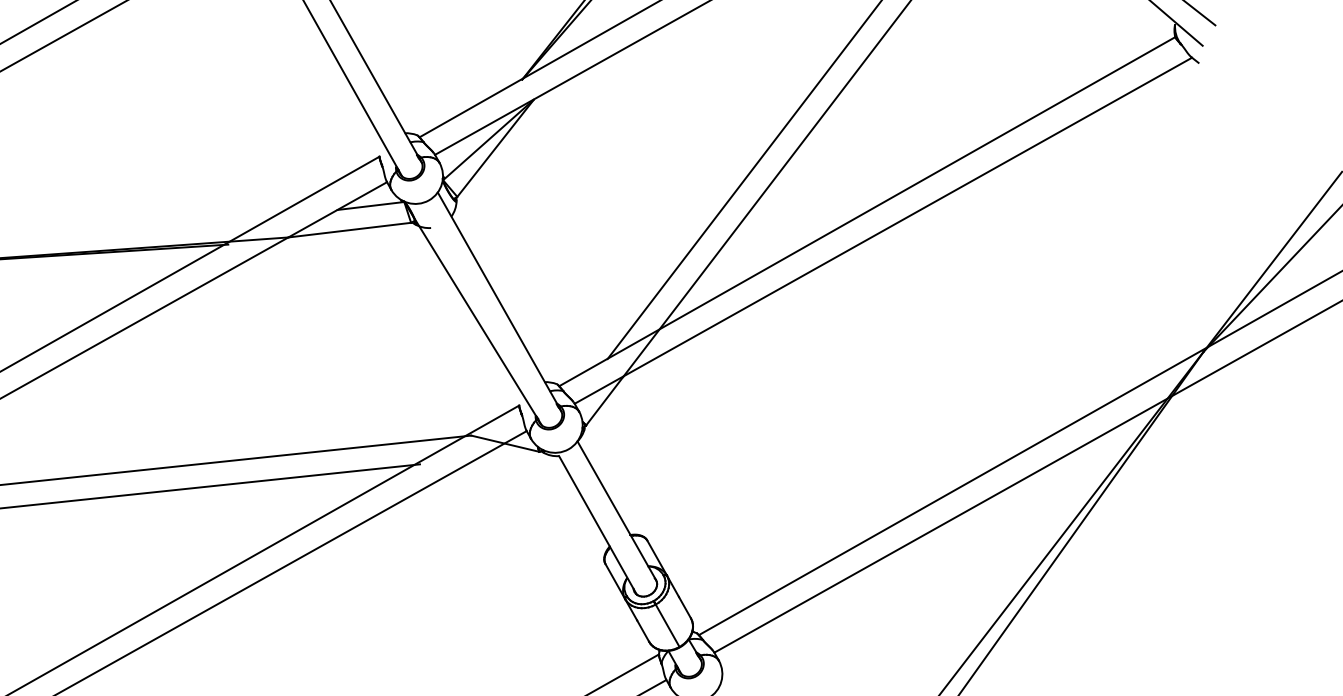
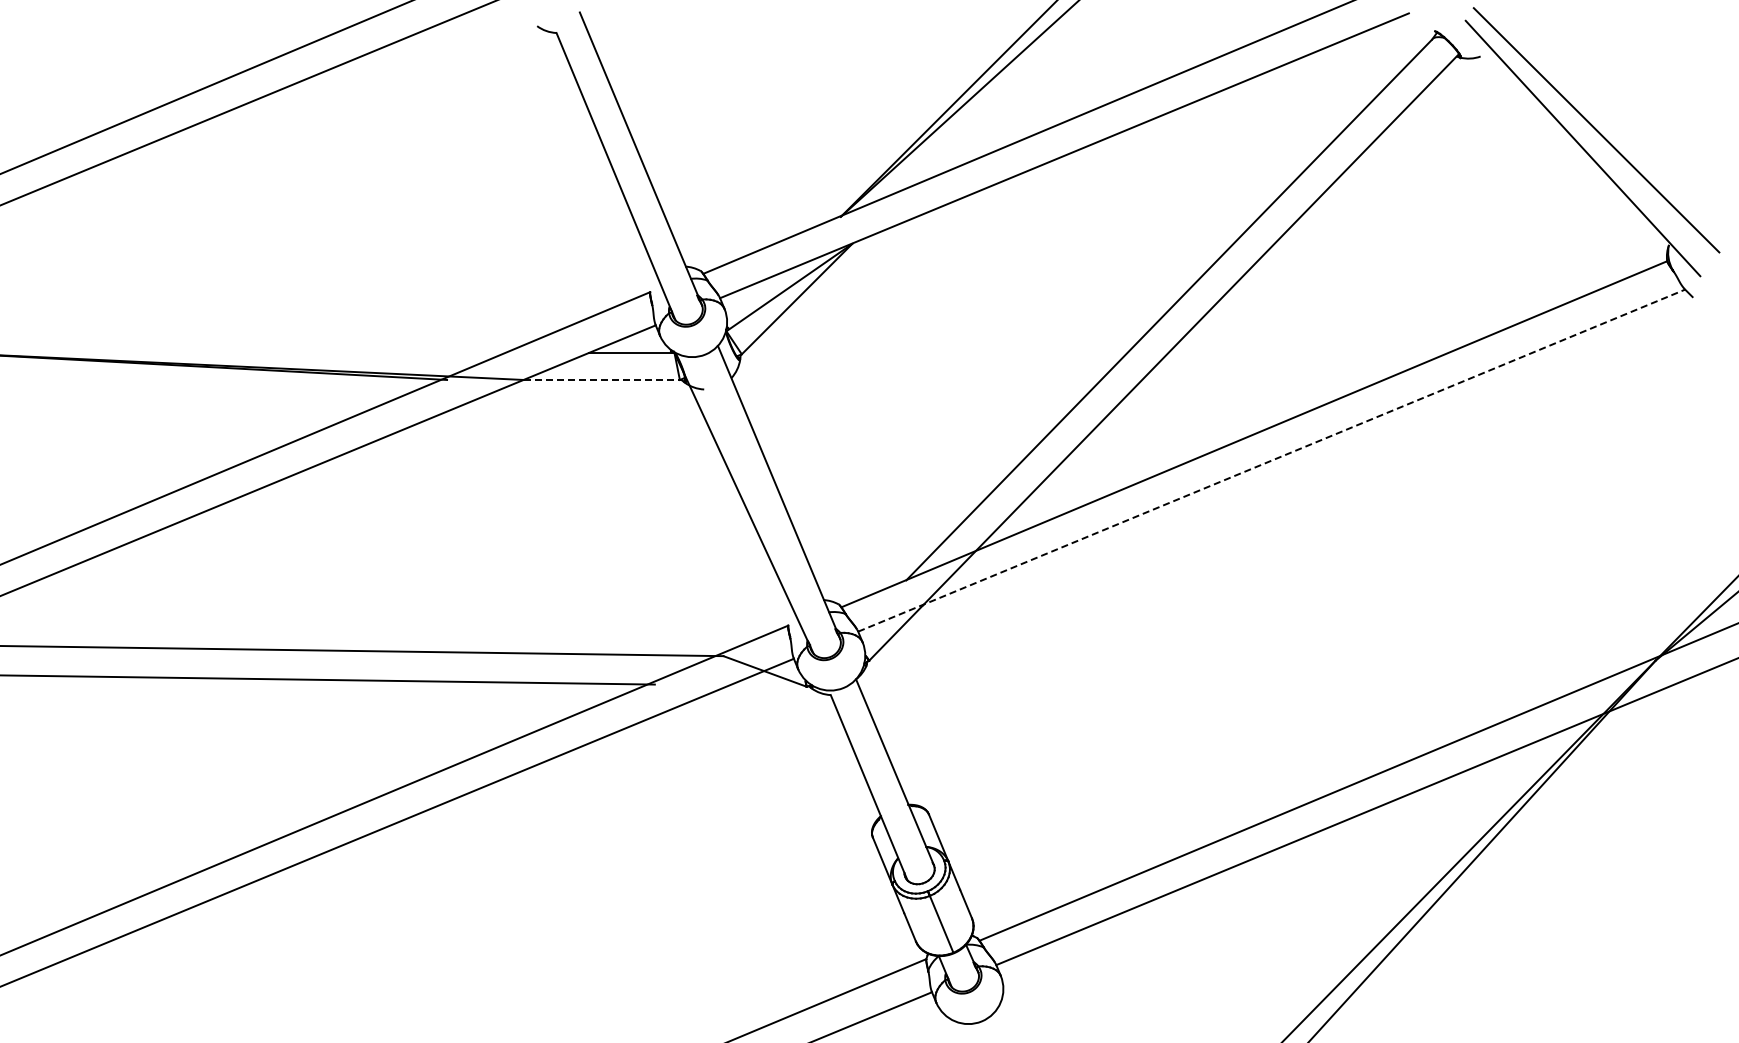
line: (349, 229) -> (601, 379), solid -> dashed
line: (884, 230) -> (1272, 460), solid -> dashed

